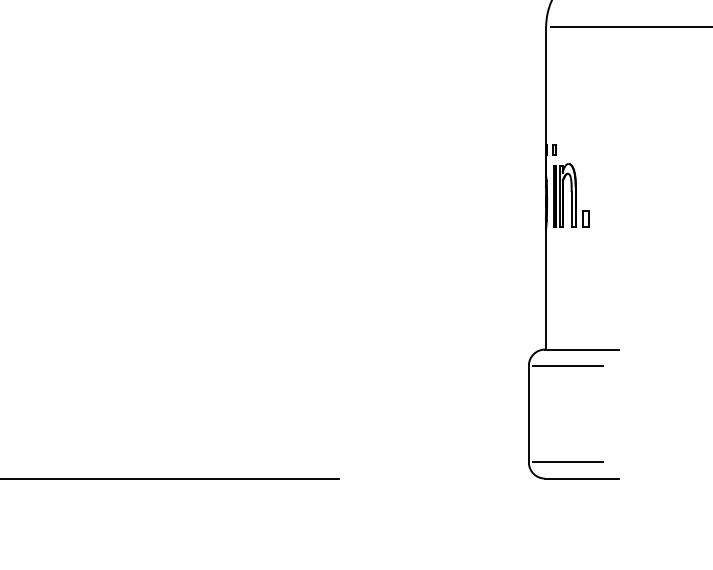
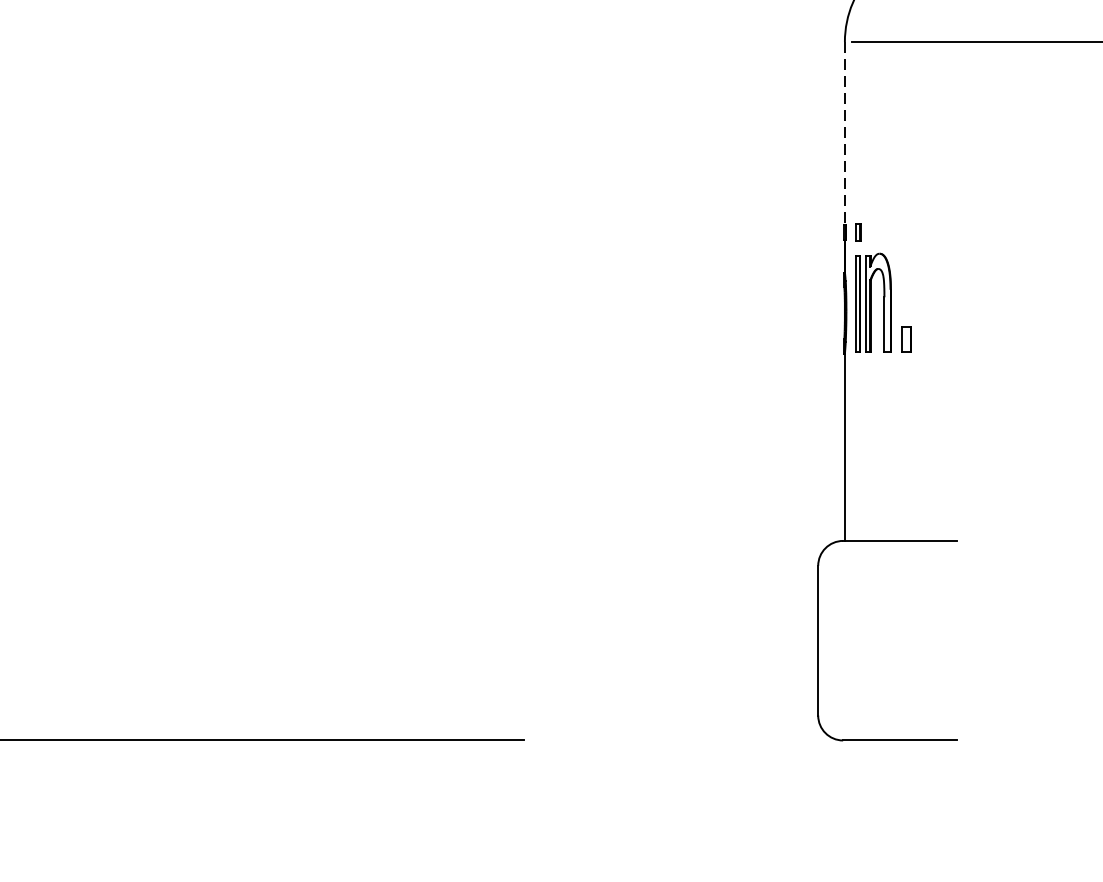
line: (546, 86) -> (845, 133), solid -> dashed
line: (567, 365) -> (877, 565), removed
line: (567, 462) -> (877, 715), removed

